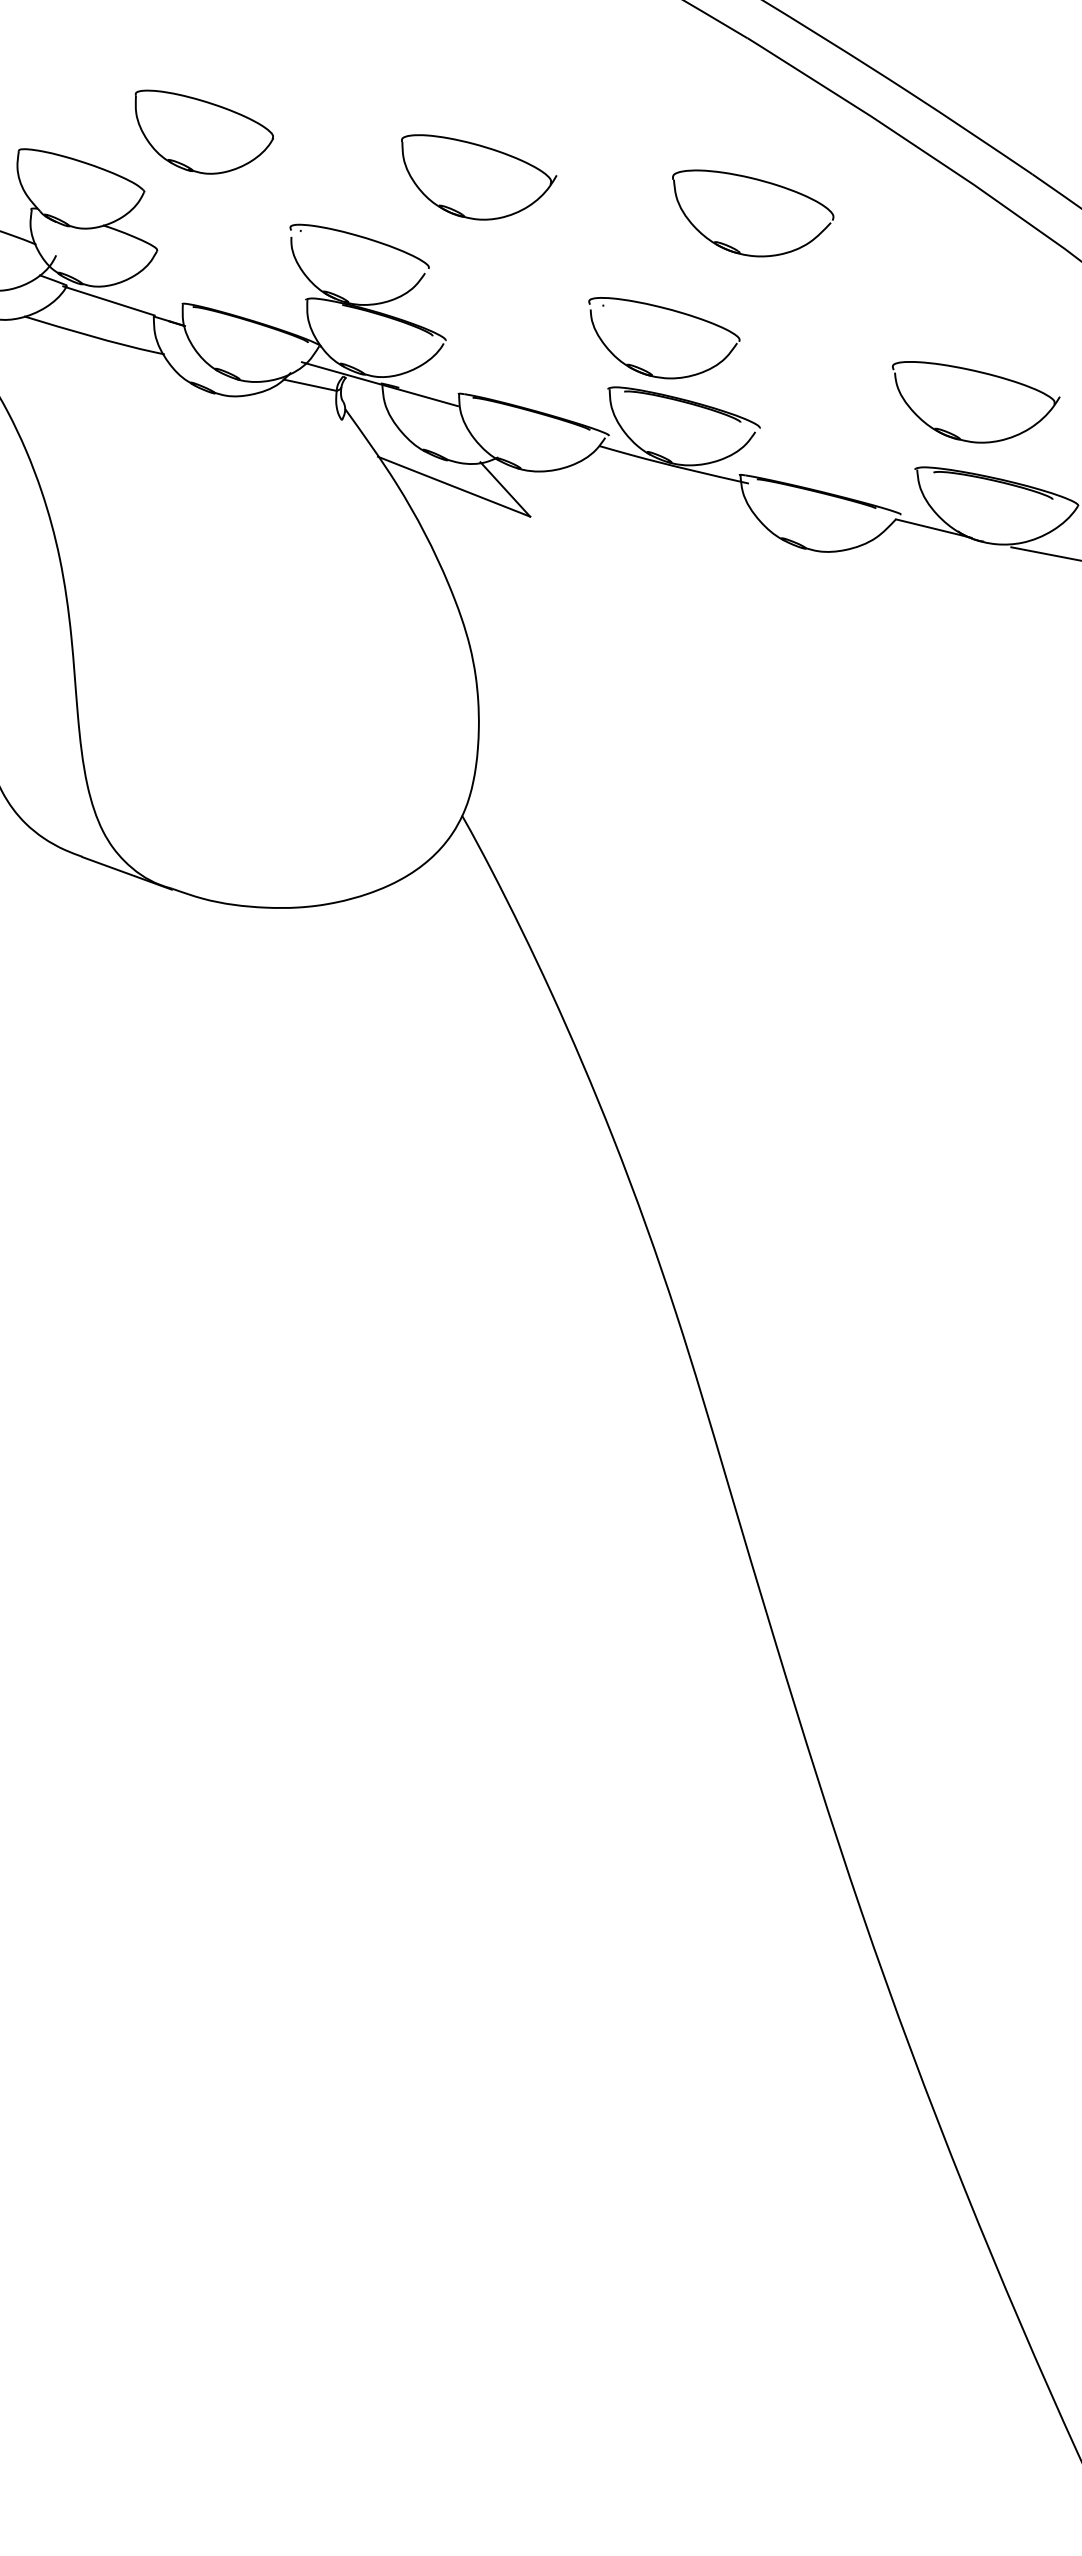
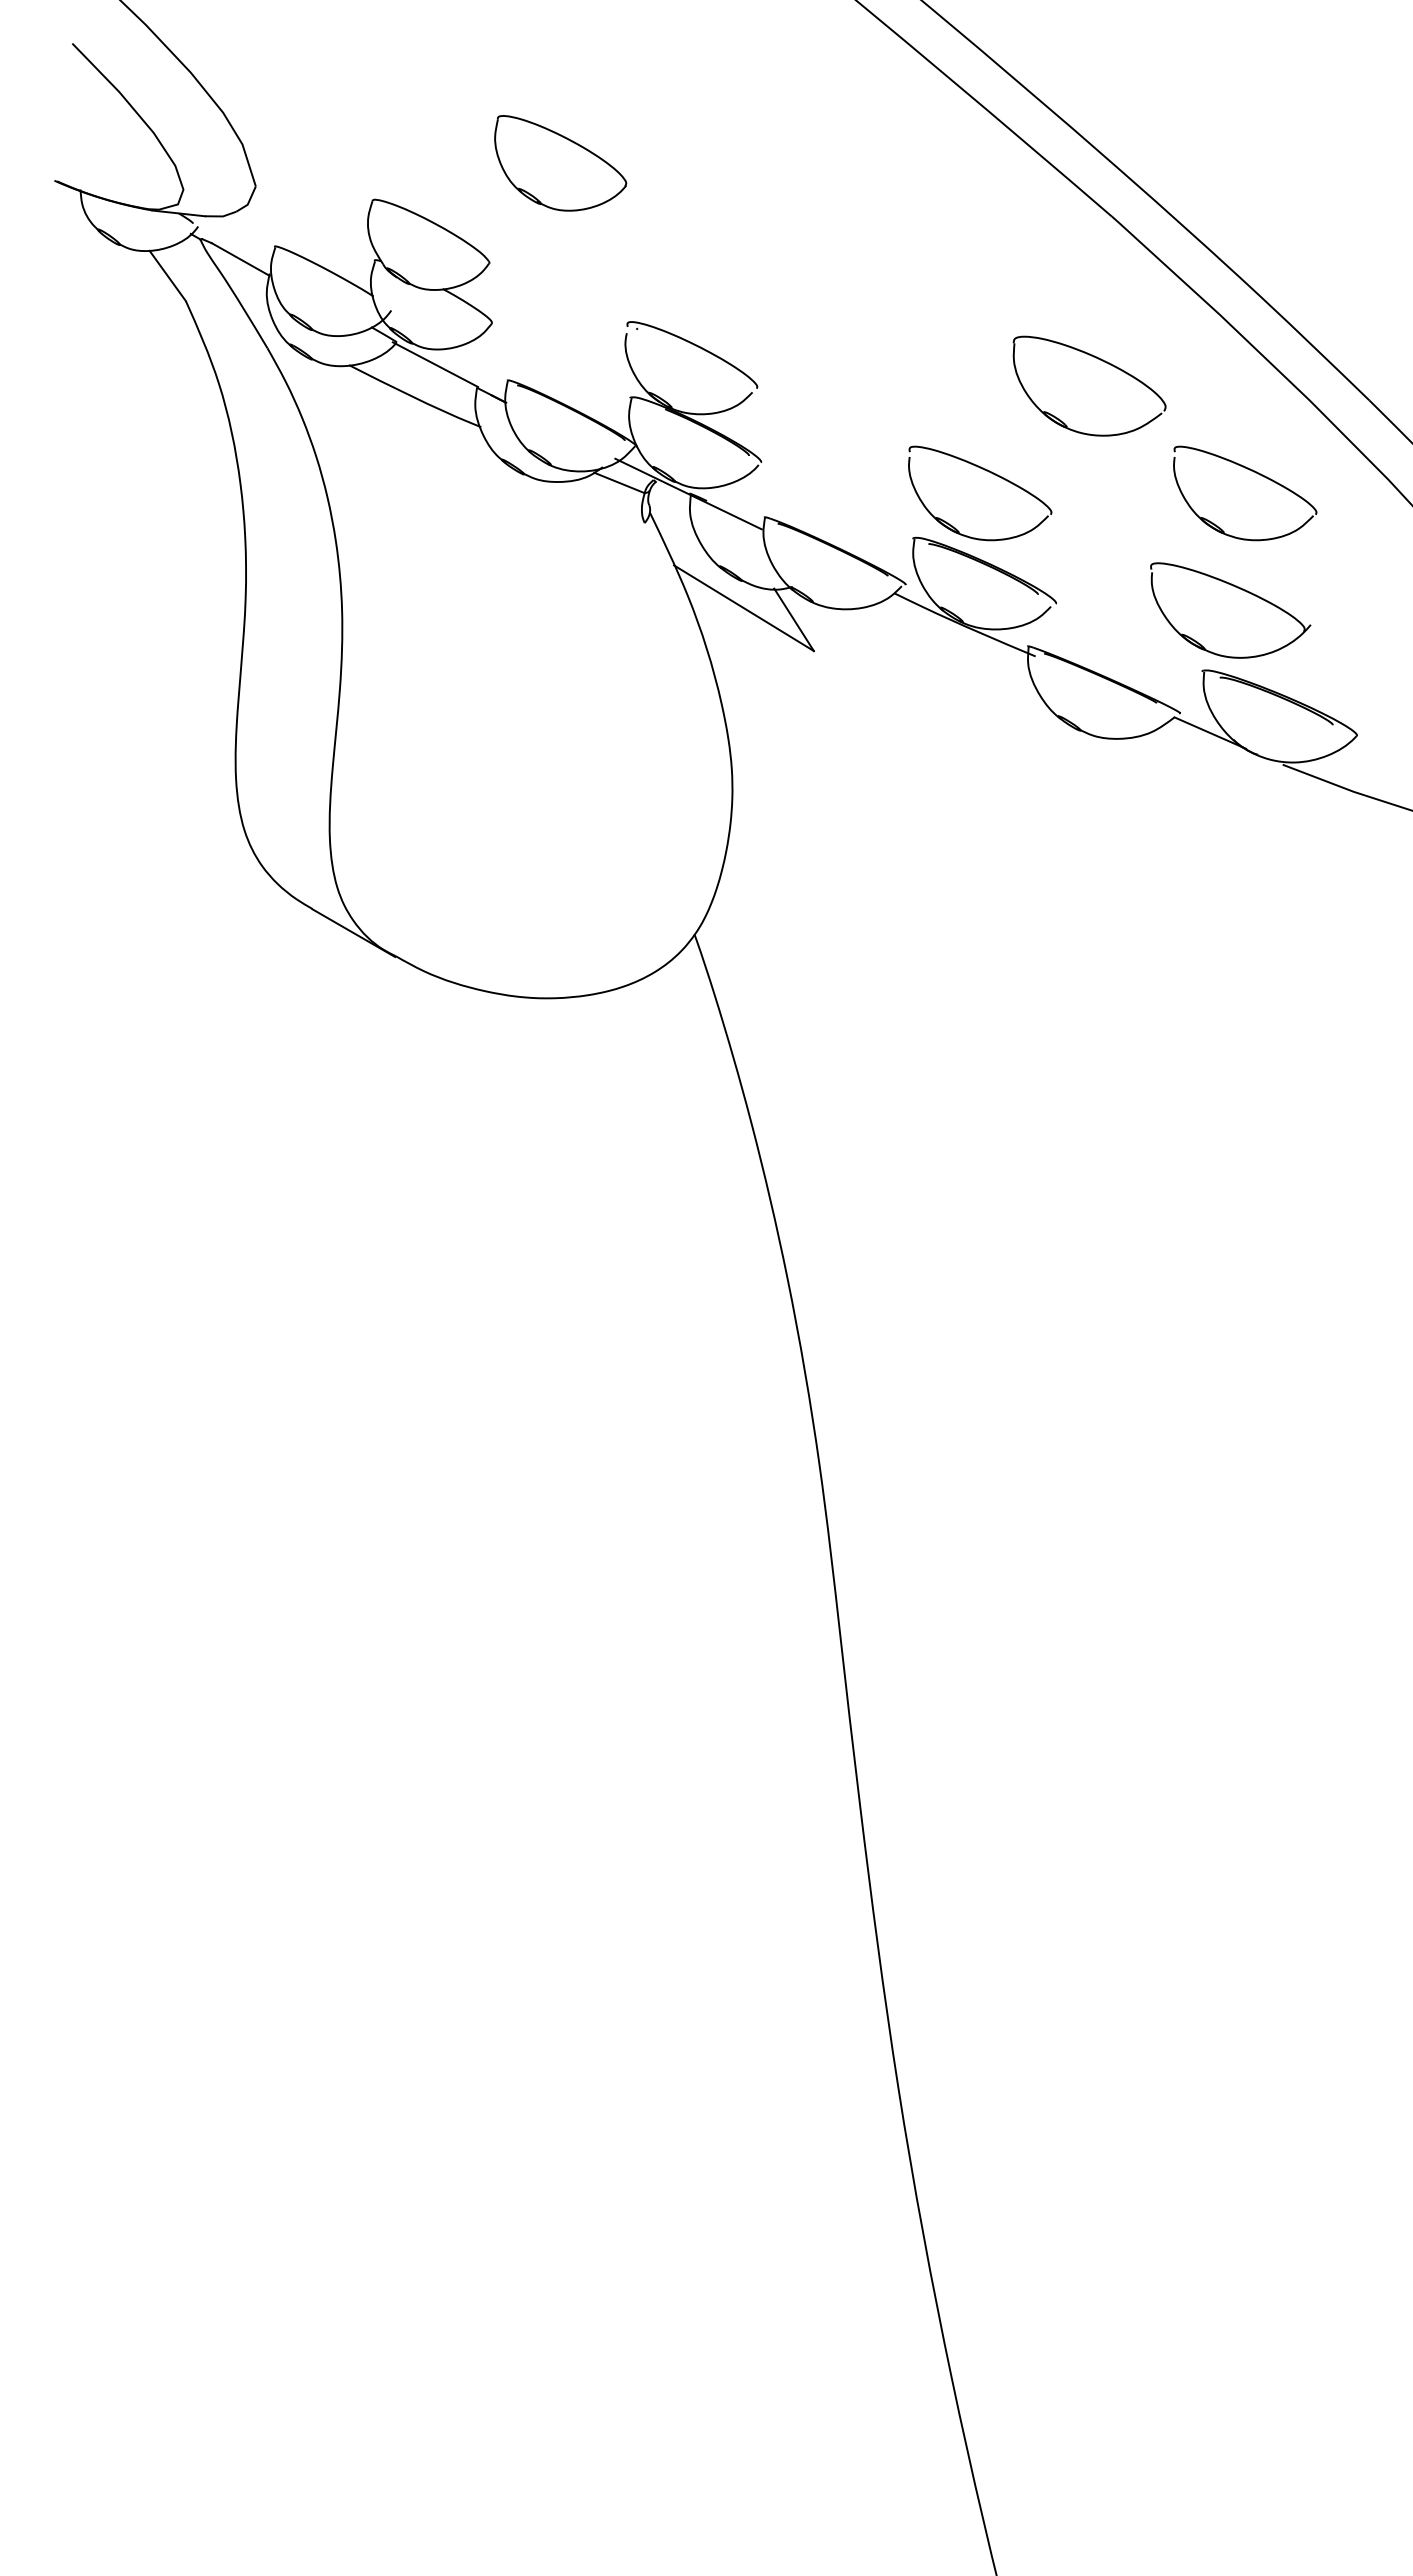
part: (205, 127) -> (560, 163), moved
part: (480, 172) -> (824, 302), removed
part: (931, 265) -> (1253, 472), added
part: (981, 373) -> (1237, 588), moved

